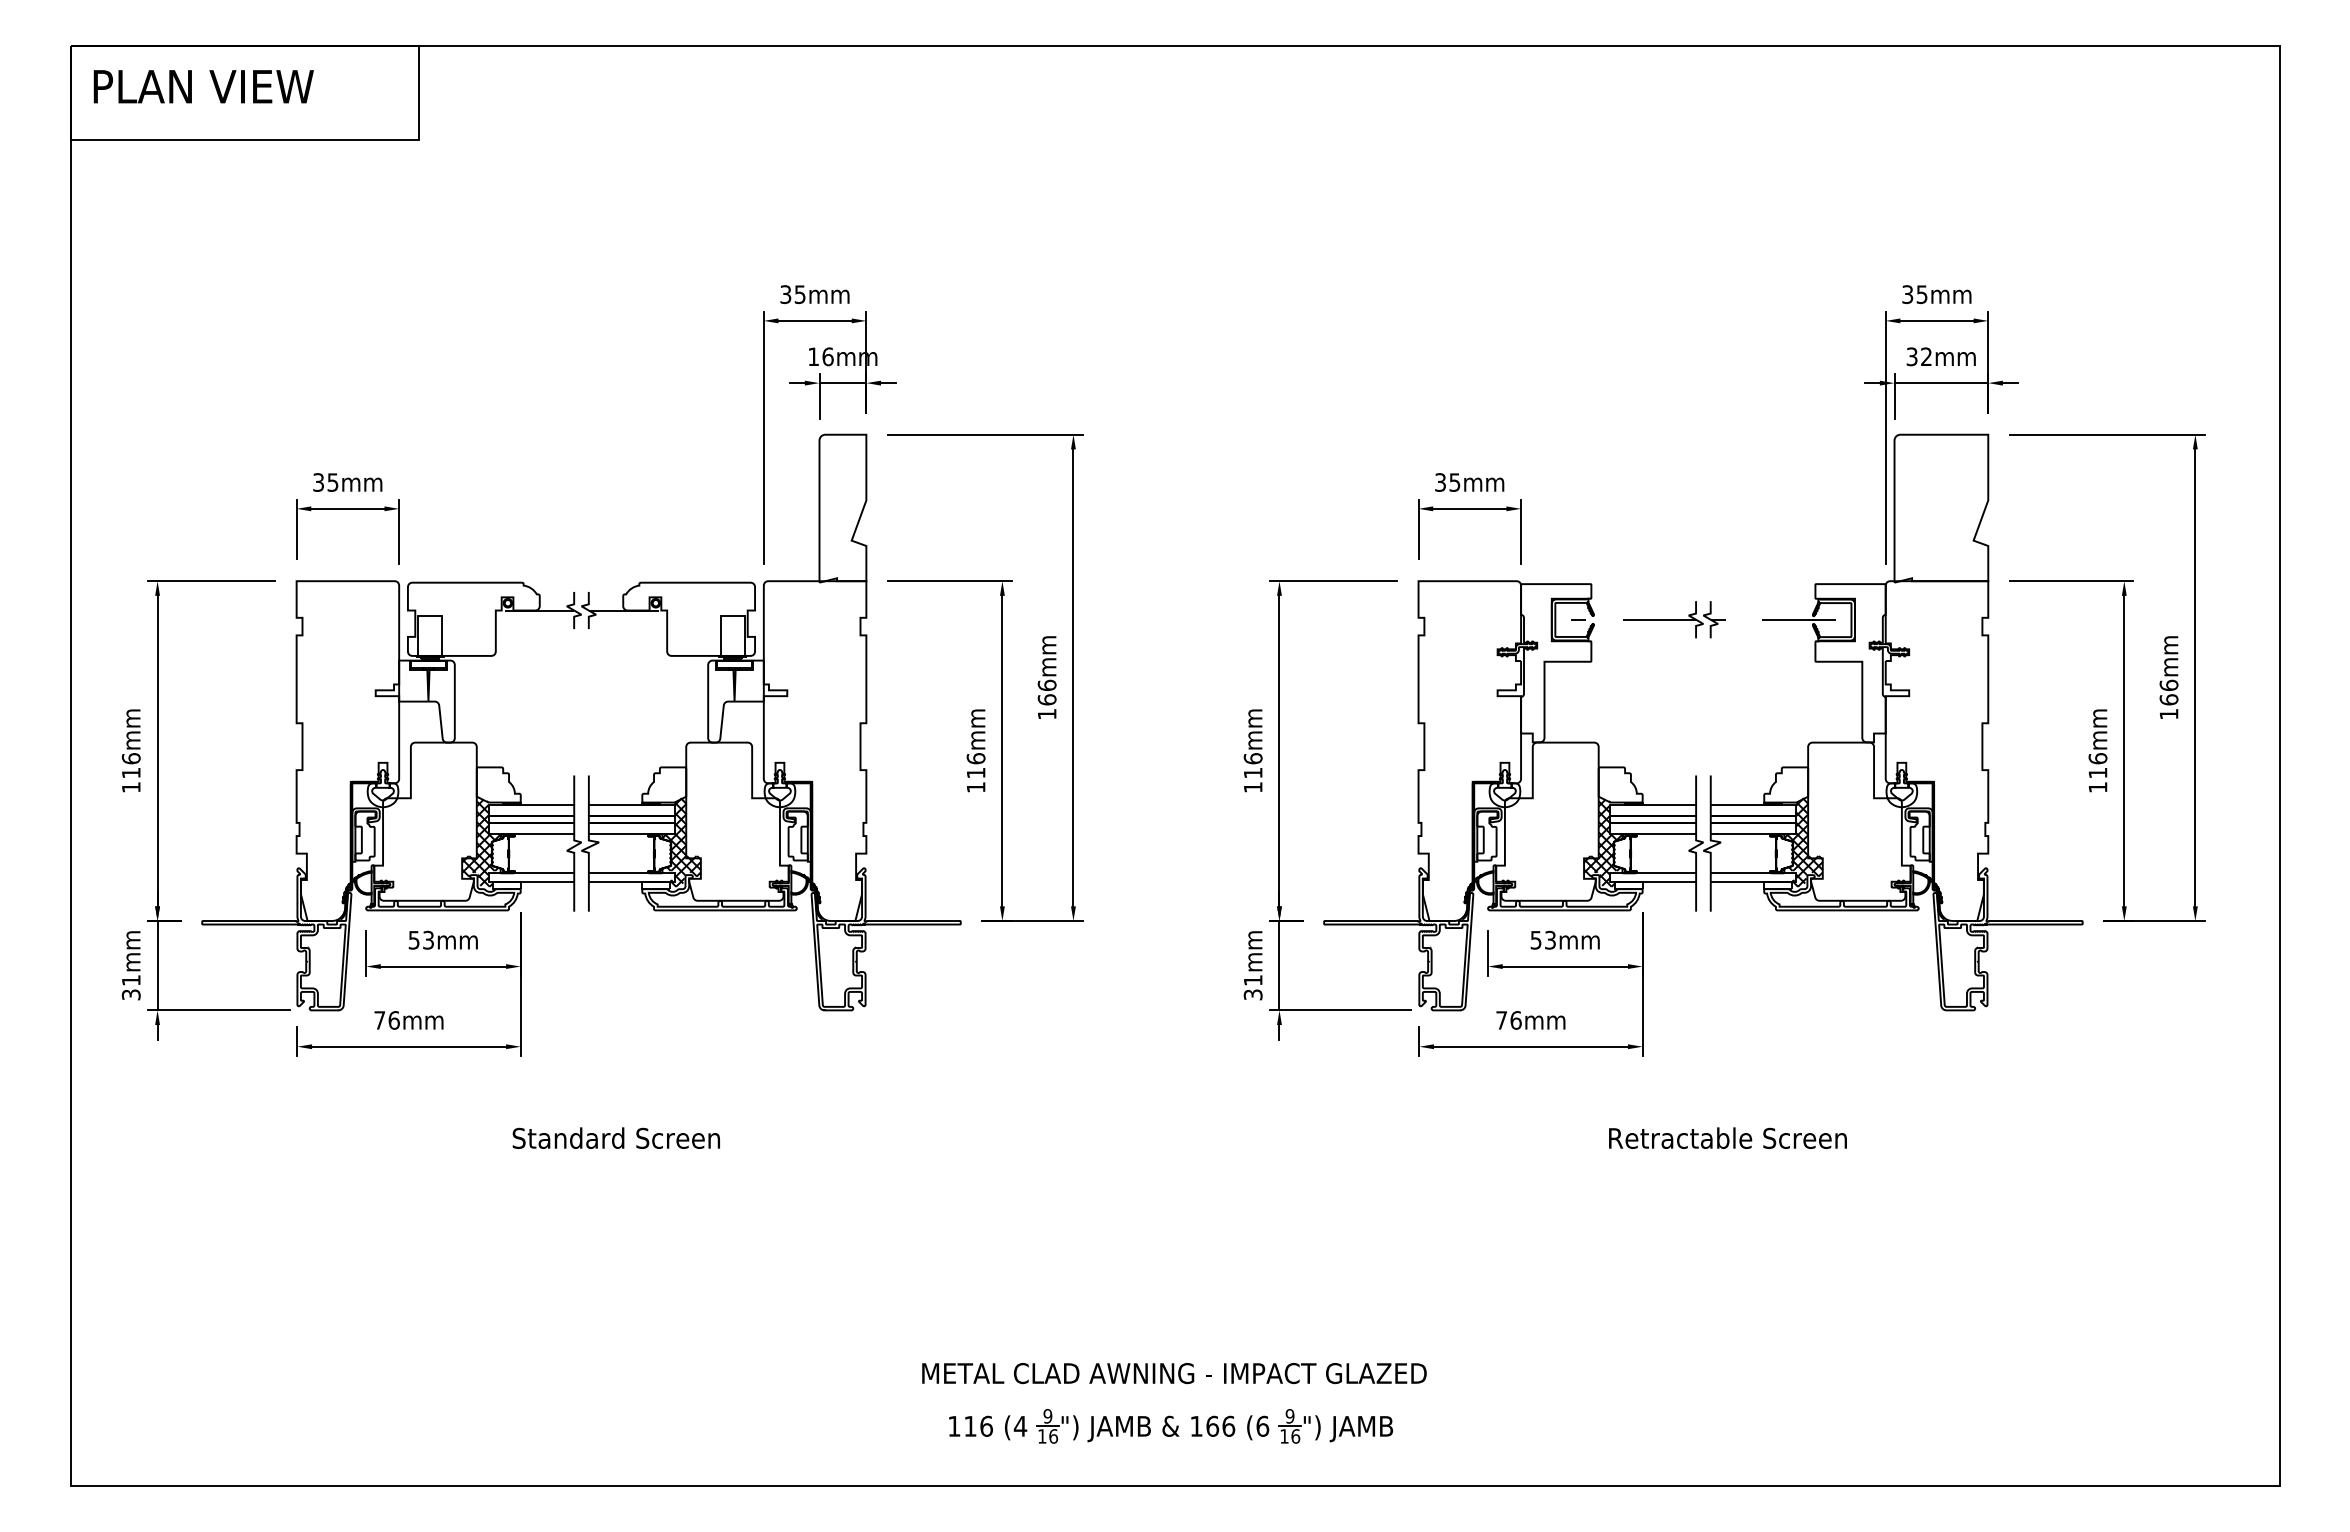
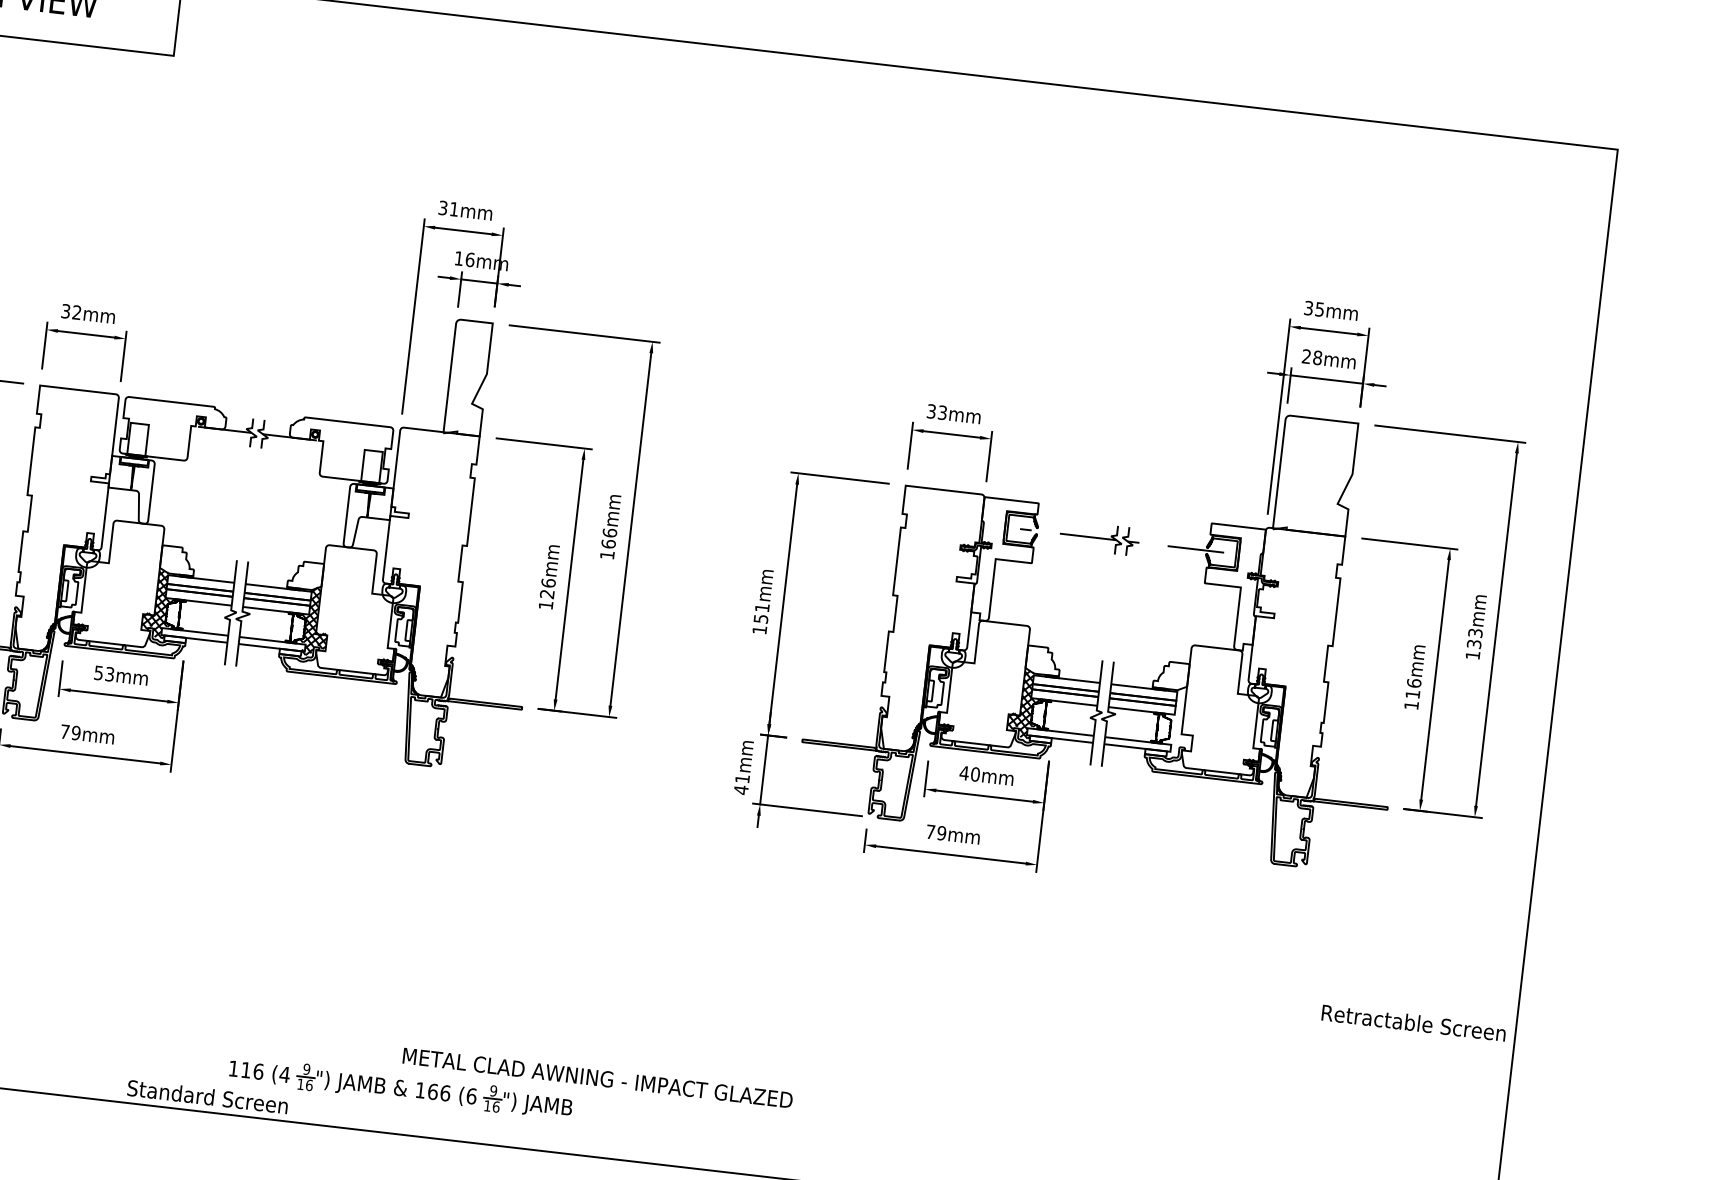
text: (799, 294) -> (453, 209), 35mm -> 31mm
text: (1919, 356) -> (1312, 357), 32mm -> 28mm
text: (332, 482) -> (76, 312), 35mm -> 32mm
text: (1455, 482) -> (943, 412), 35mm -> 33mm
text: (2168, 692) -> (1474, 638), 166mm -> 133mm
text: (1252, 765) -> (761, 613), 116mm -> 151mm
text: (975, 773) -> (546, 594), 116mm -> 126mm
hatch: (1801, 842) -> (1177, 721), removed
text: (1543, 939) -> (970, 773), 53mm -> 40mm
text: (1252, 994) -> (740, 789), 31mm -> 41mm
text: (393, 1020) -> (75, 733), 76mm -> 79mm
text: (1515, 1020) -> (941, 833), 76mm -> 79mm
text: (615, 1137) -> (207, 1096), moved
text: (1727, 1137) -> (1413, 1022), moved
text: (1174, 1373) -> (597, 1078), moved
part: (1171, 1426) -> (401, 1088), moved

